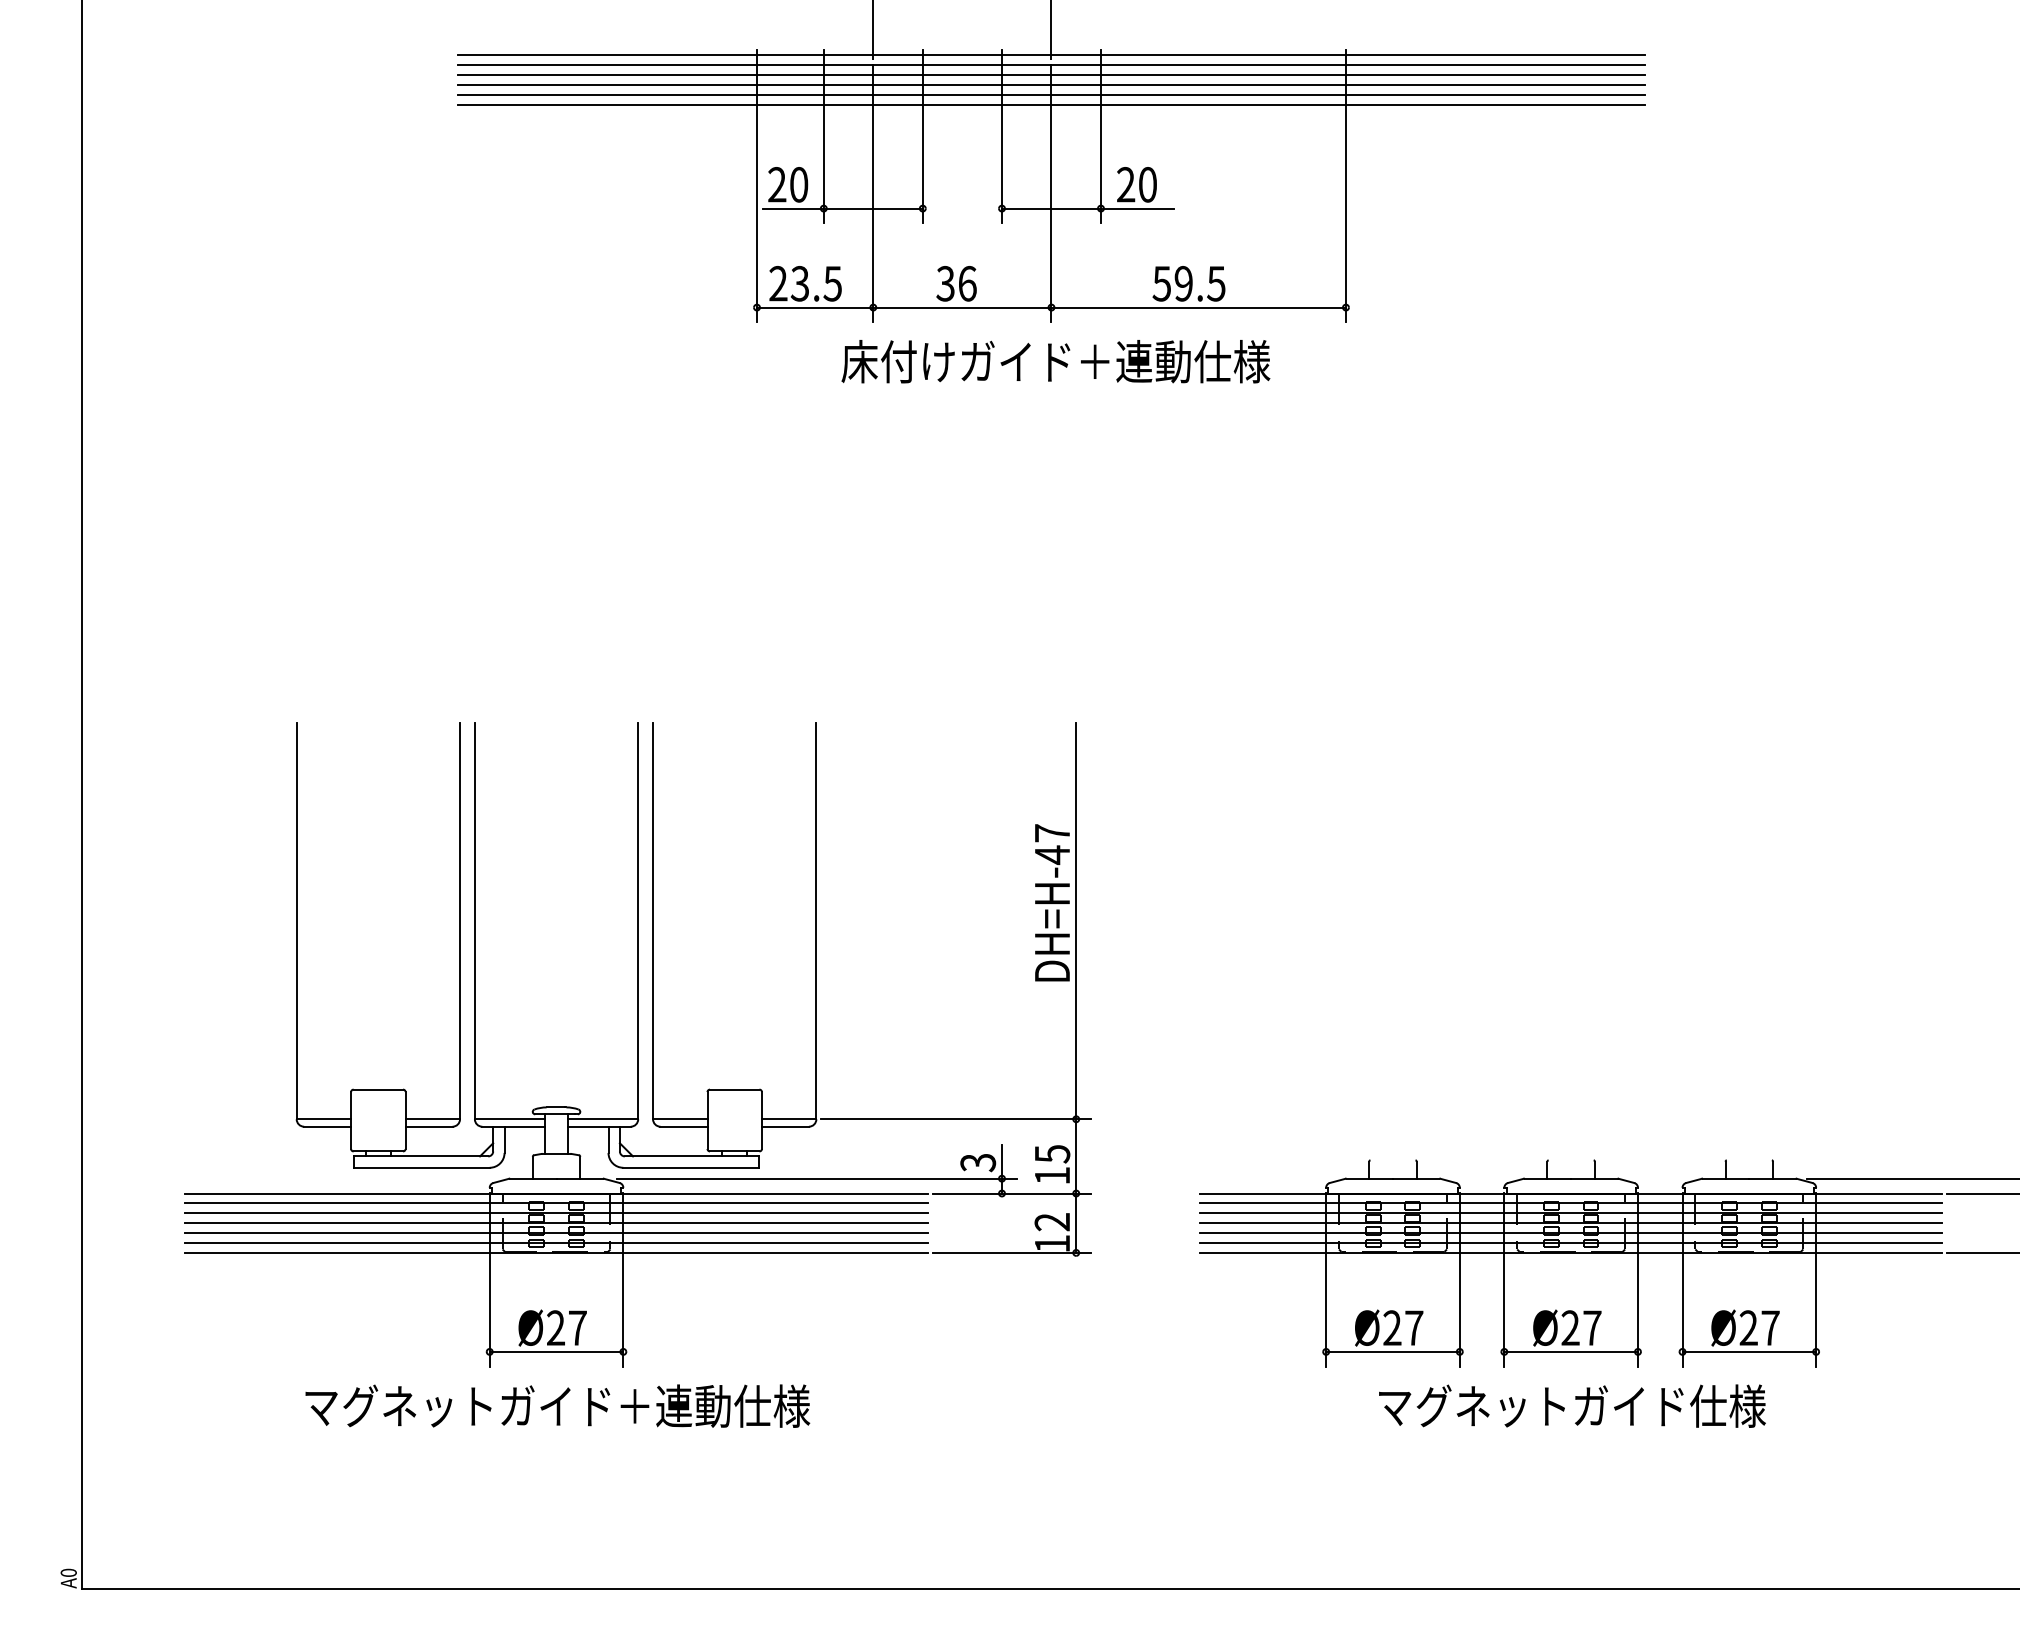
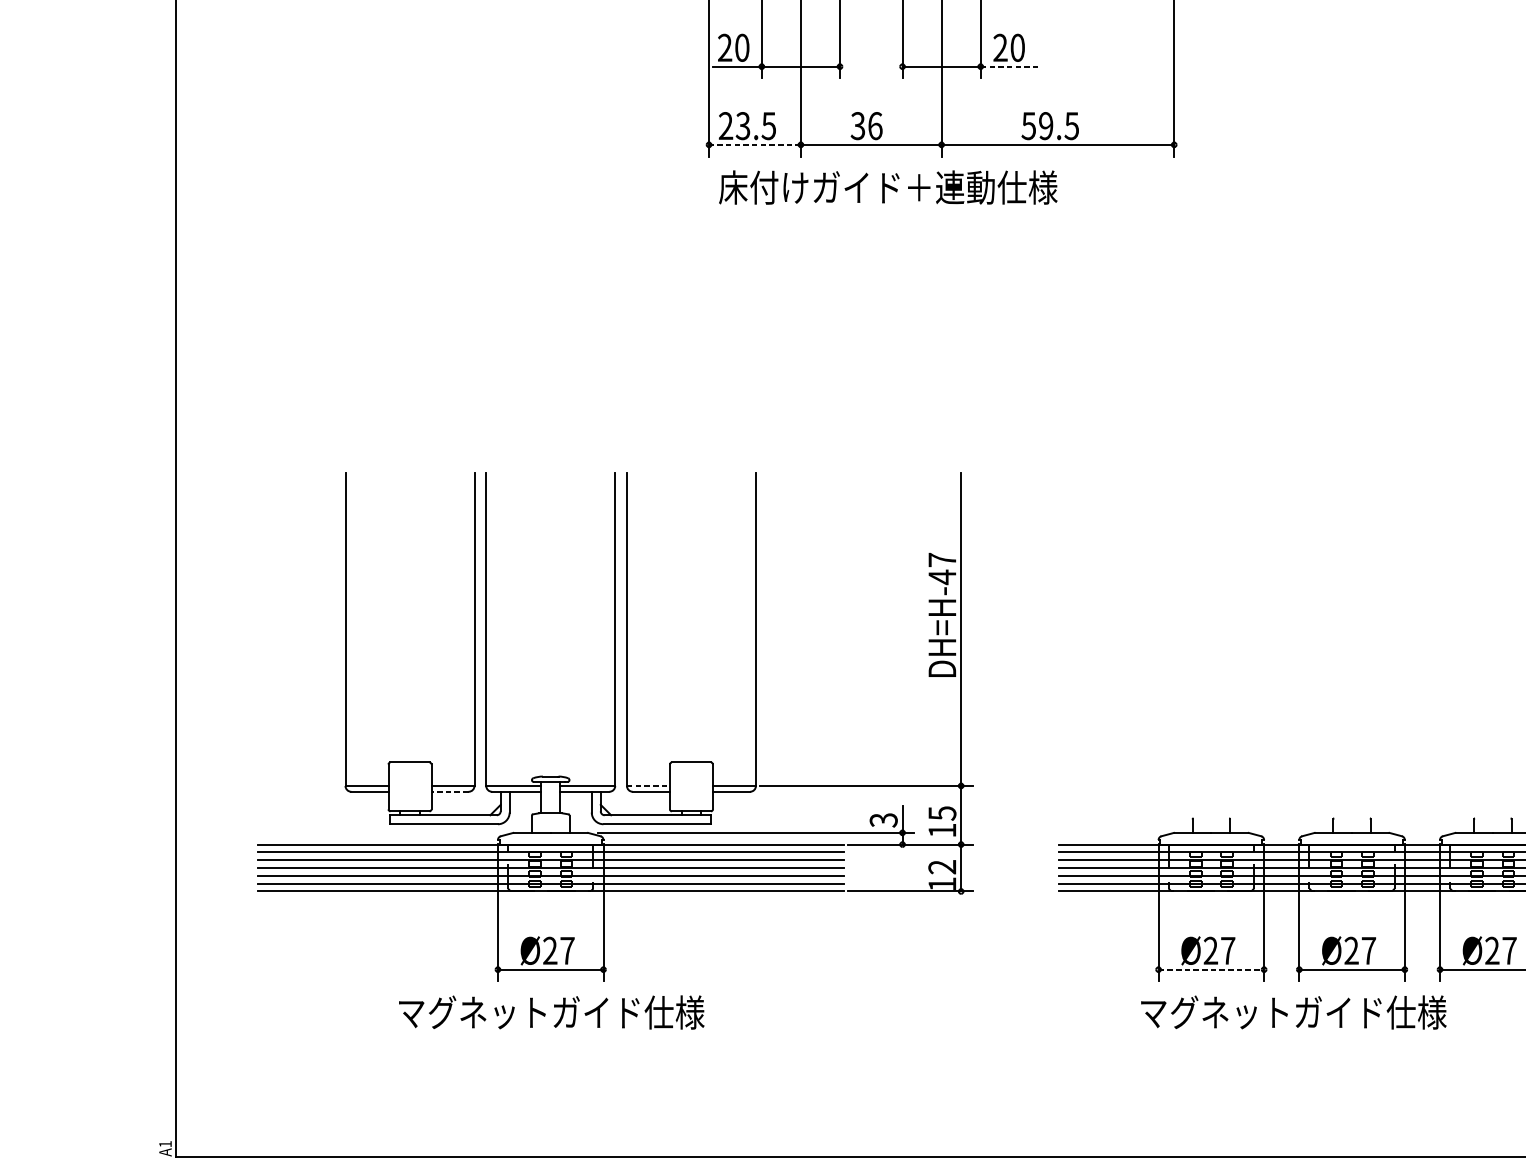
line: (1137, 208) -> (1009, 66), solid -> dashed
line: (814, 307) -> (754, 144), solid -> dashed
text: (1055, 361) -> (887, 187), moved
line: (680, 1119) -> (648, 786), solid -> dashed
line: (429, 1126) -> (450, 791), solid -> dashed
line: (1392, 1351) -> (1210, 969), solid -> dashed
text: (557, 1405) -> (551, 1011), マグネットガイド＋連動仕様 -> マグネットガイド仕様
text: (1572, 1405) -> (1293, 1011), moved
text: (68, 1572) -> (165, 1143), A0 -> A1

